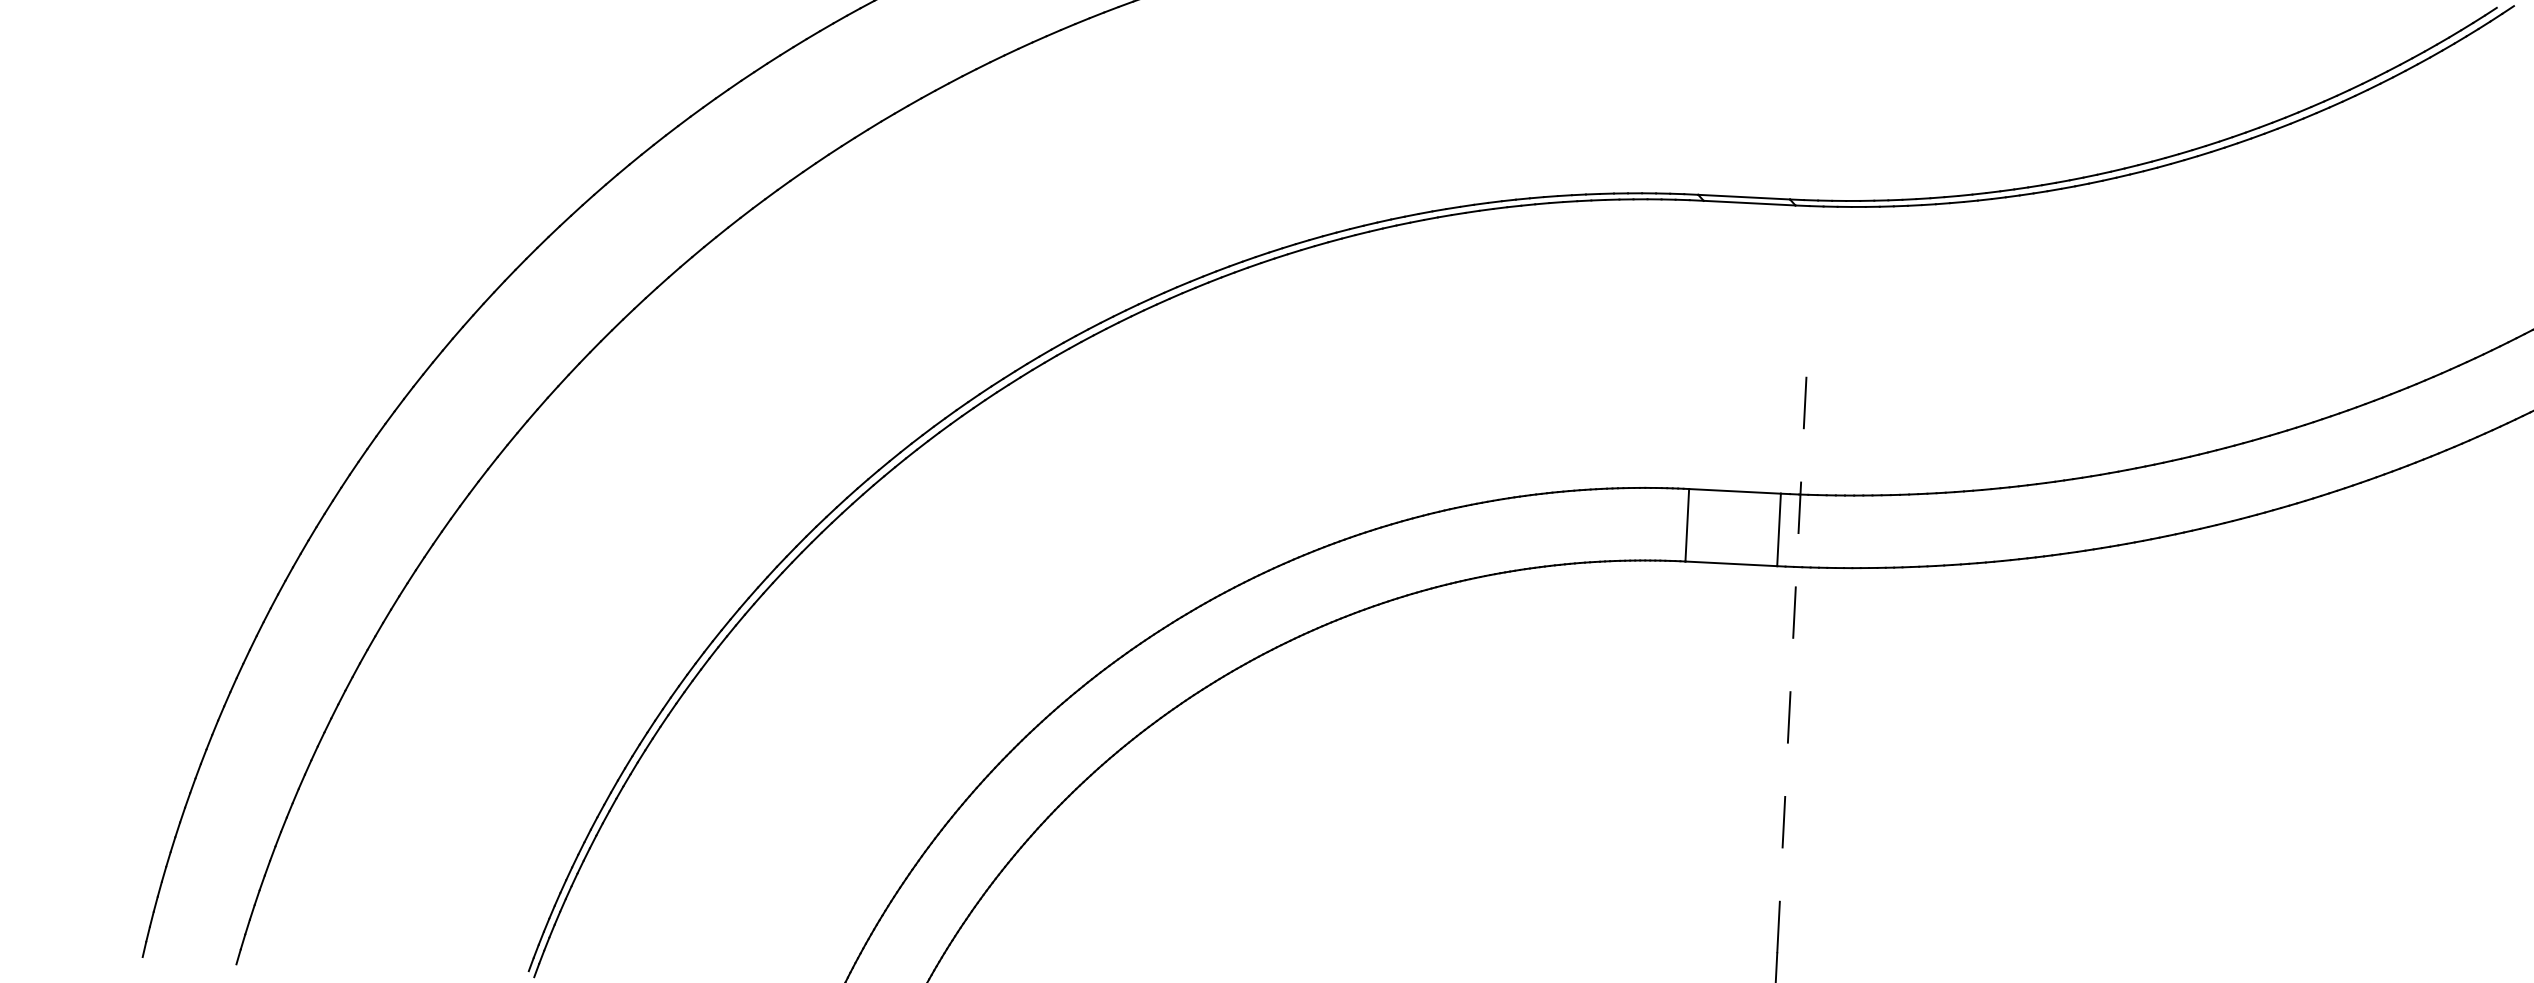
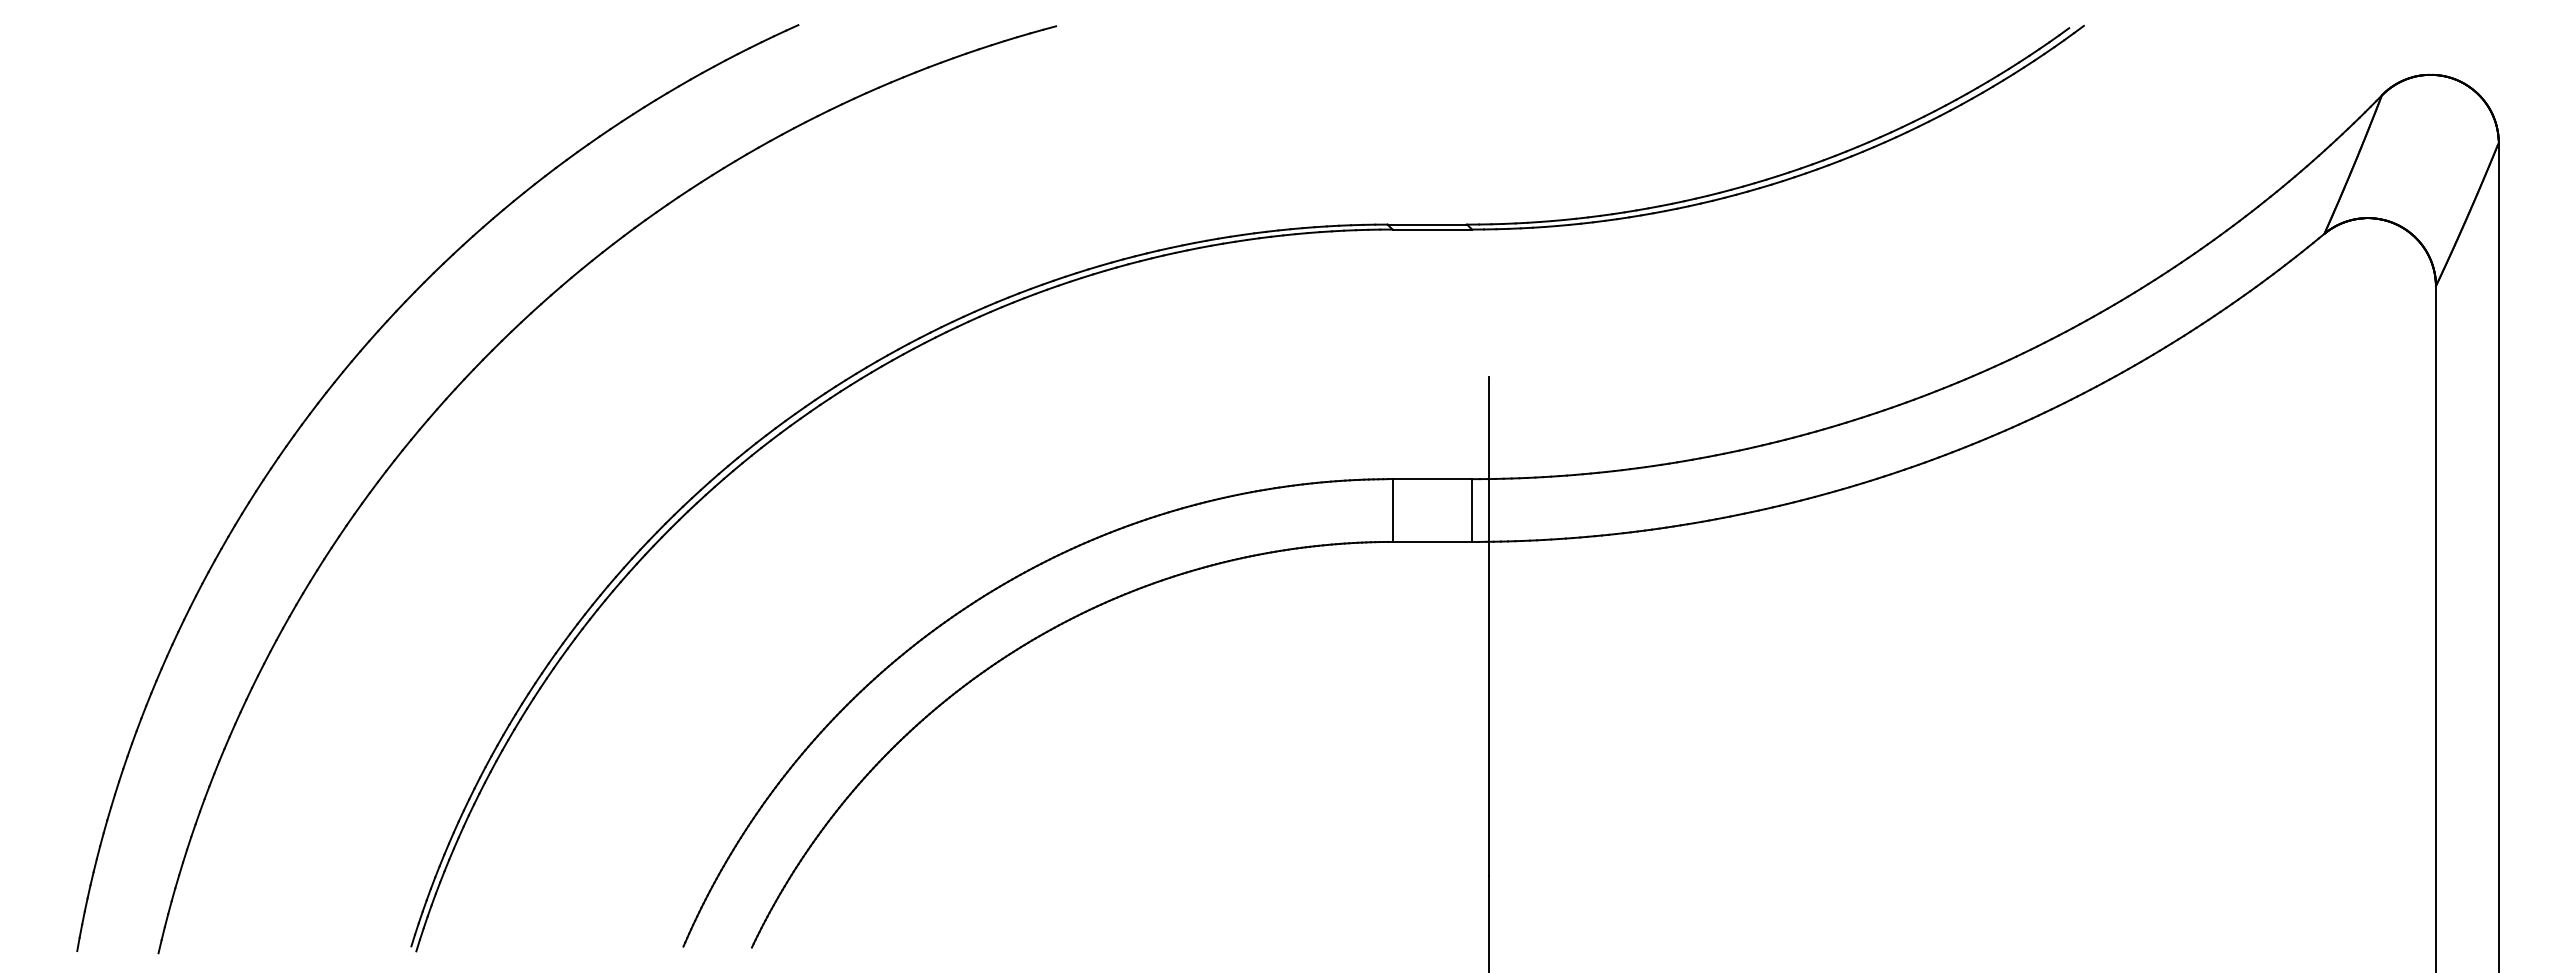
line: (1791, 664) -> (1488, 626), dashed -> solid

